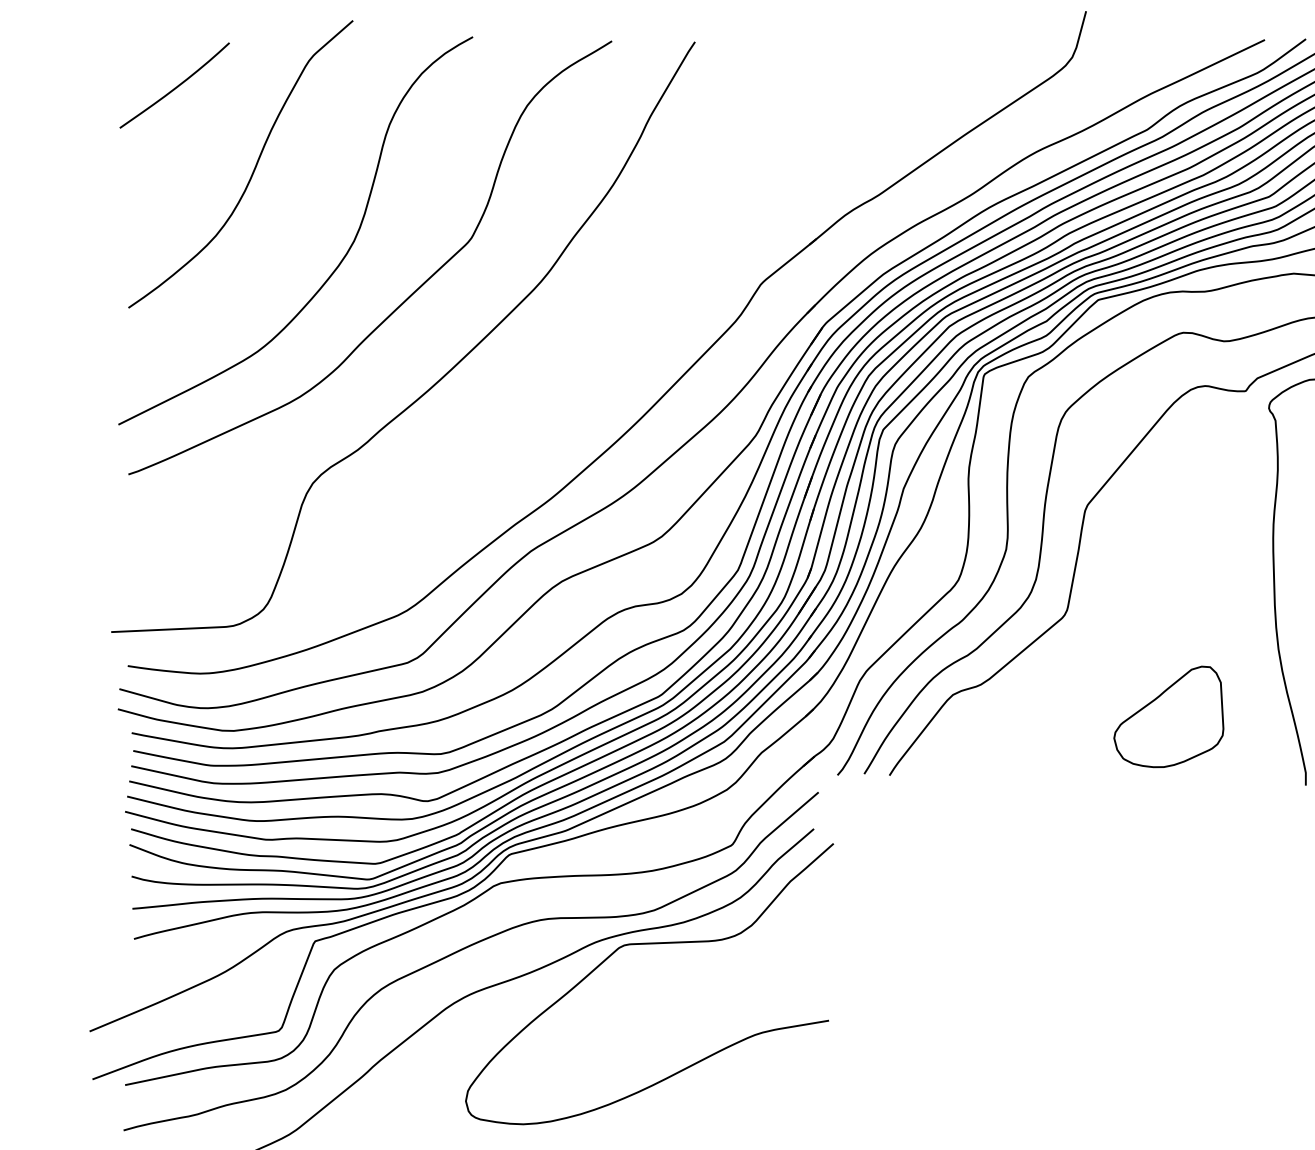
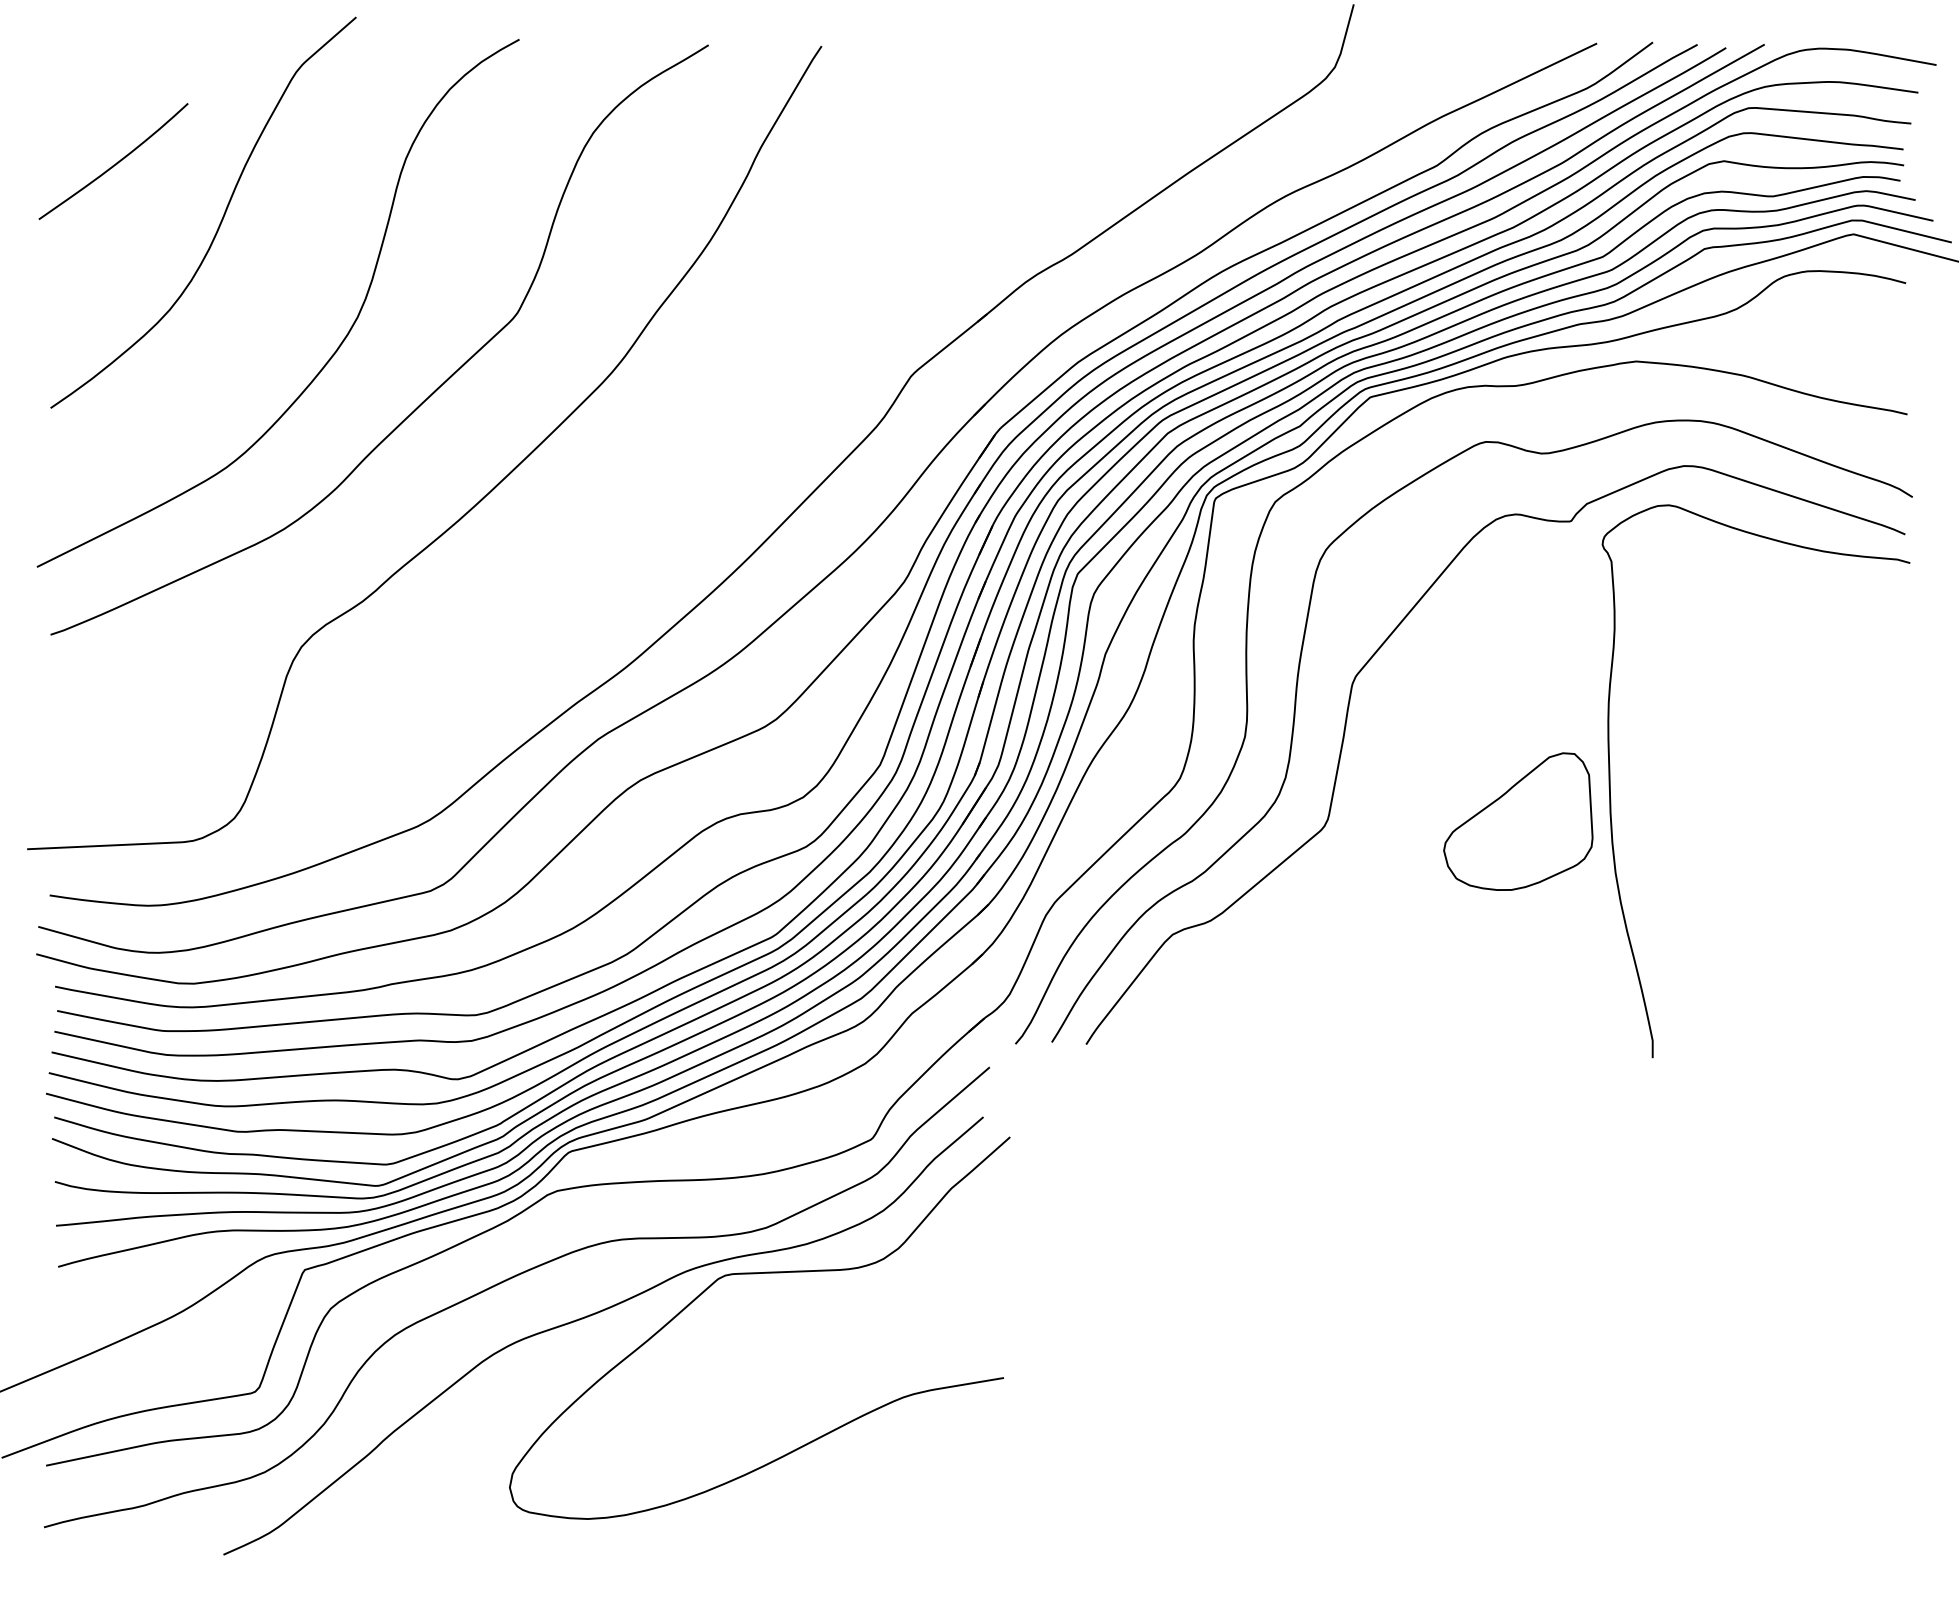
curve: (176, 86) -> (115, 163), moved
part: (1168, 716) -> (1518, 821), moved

